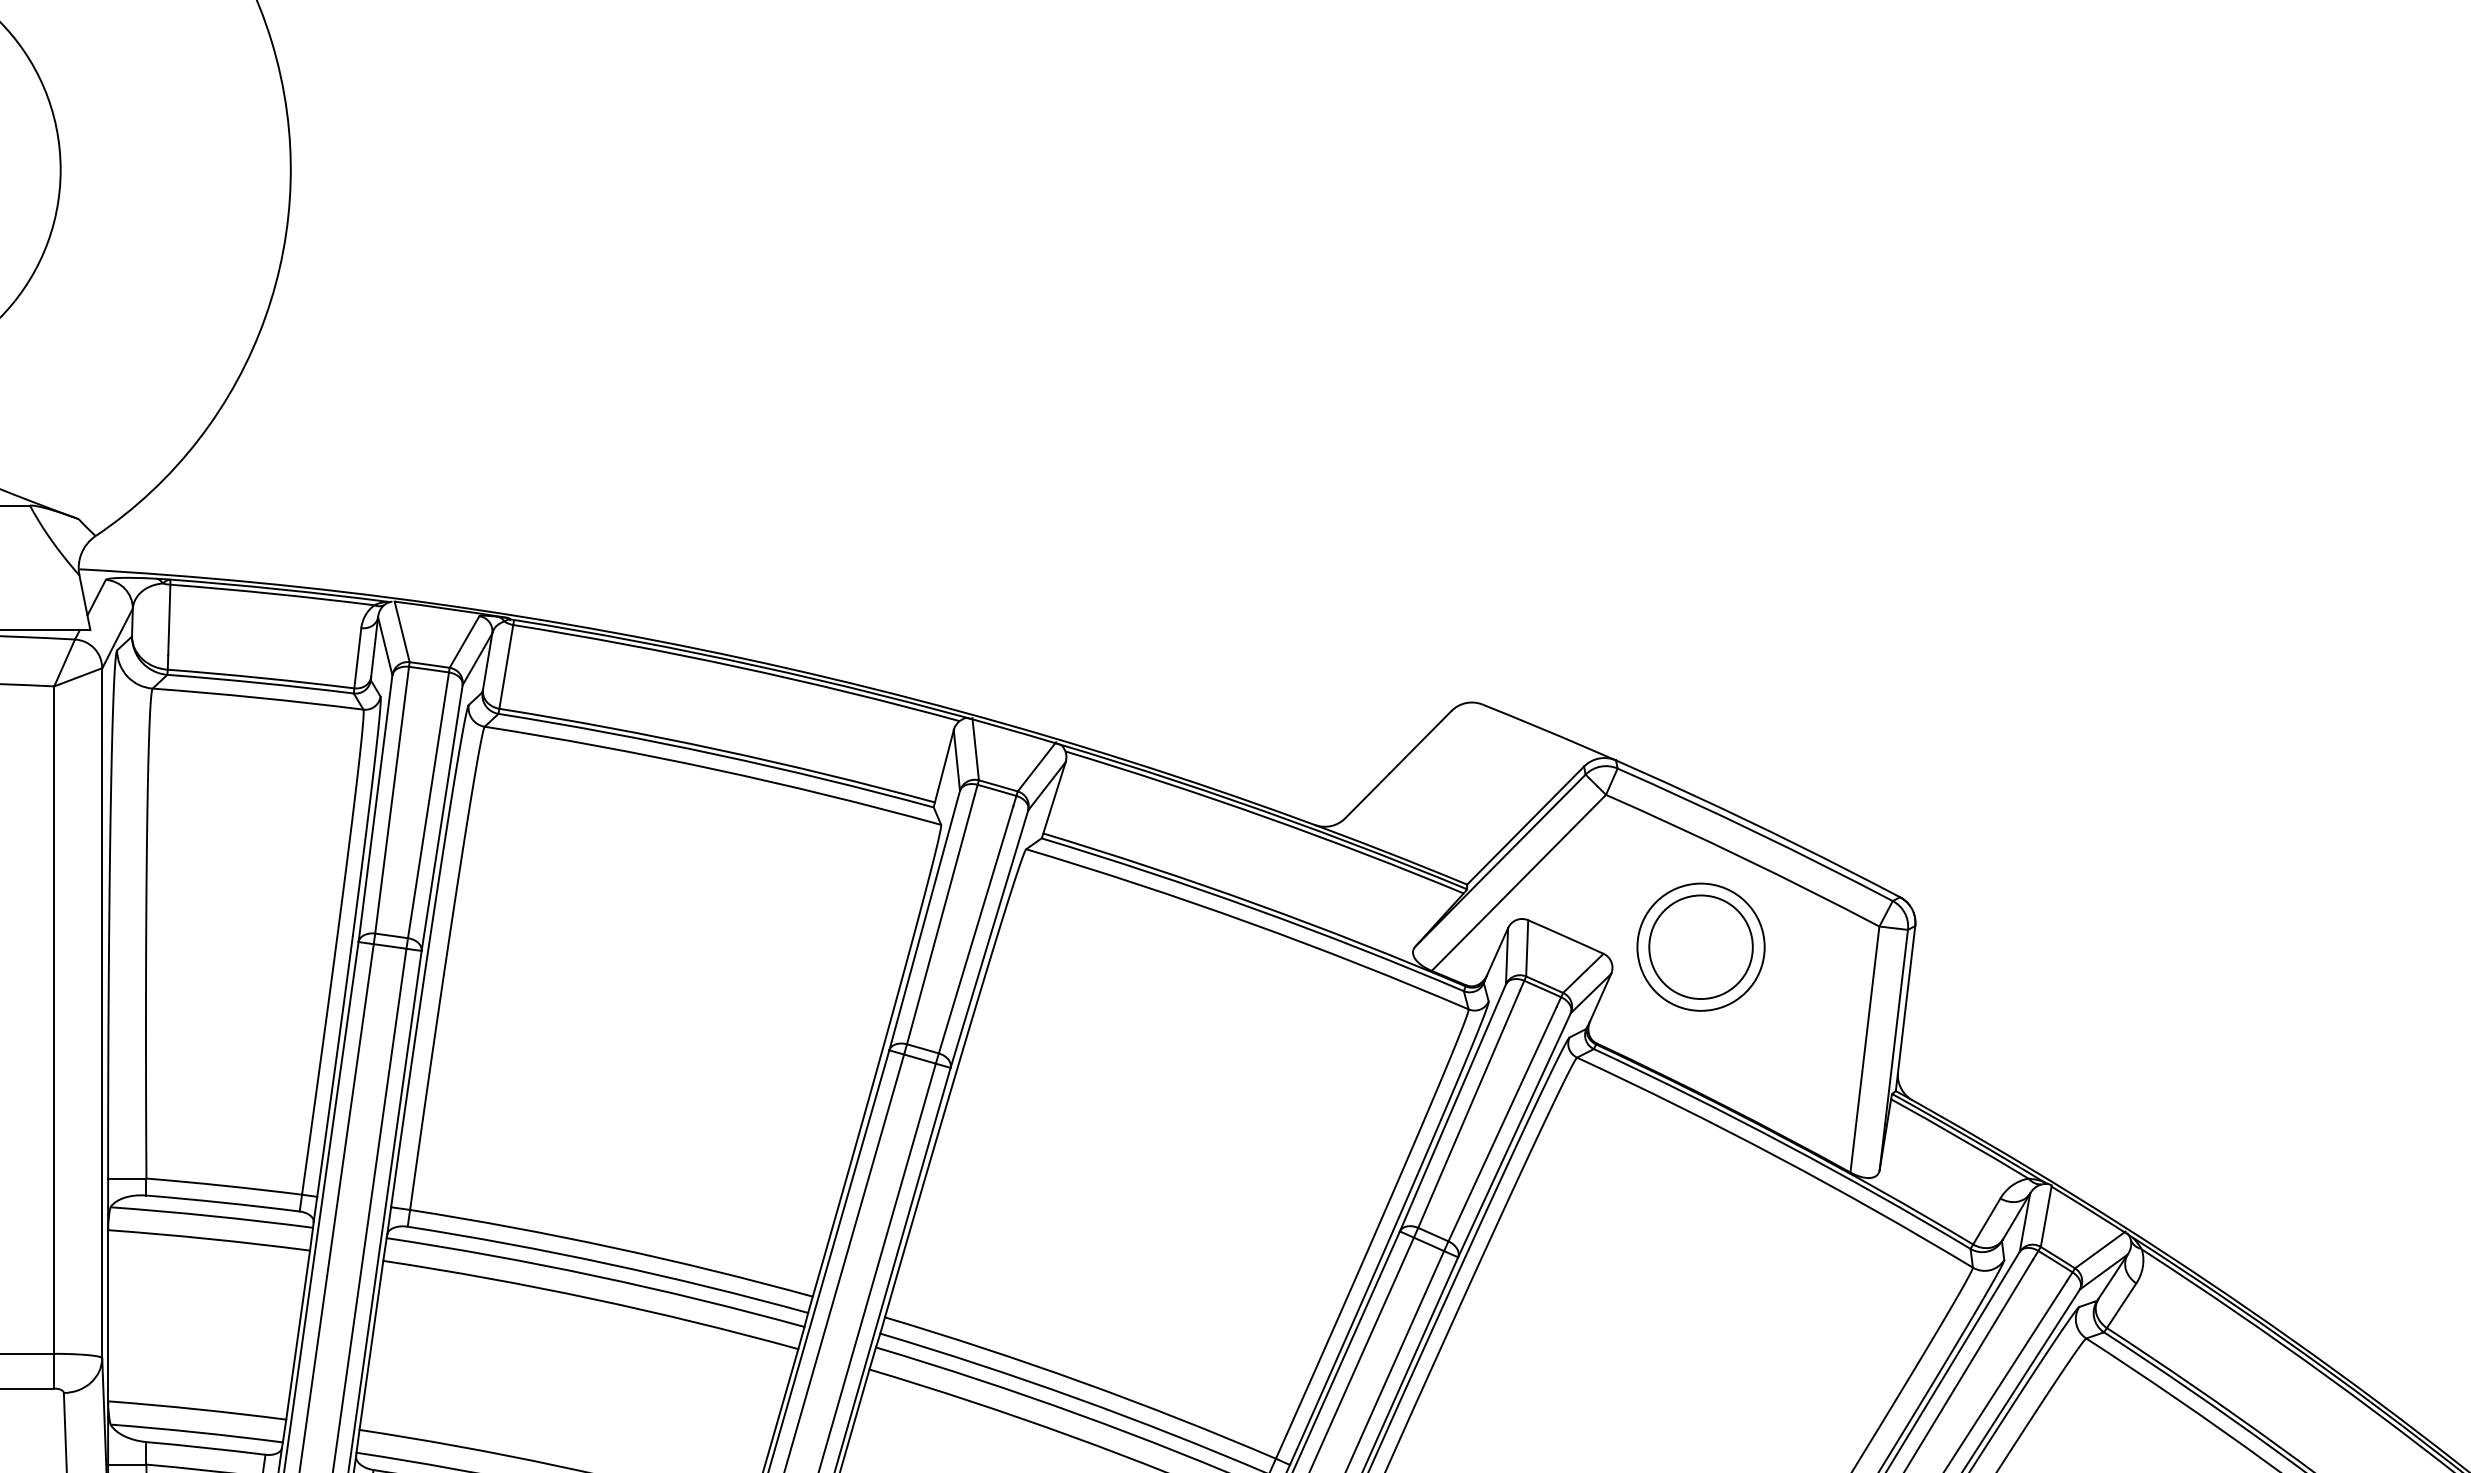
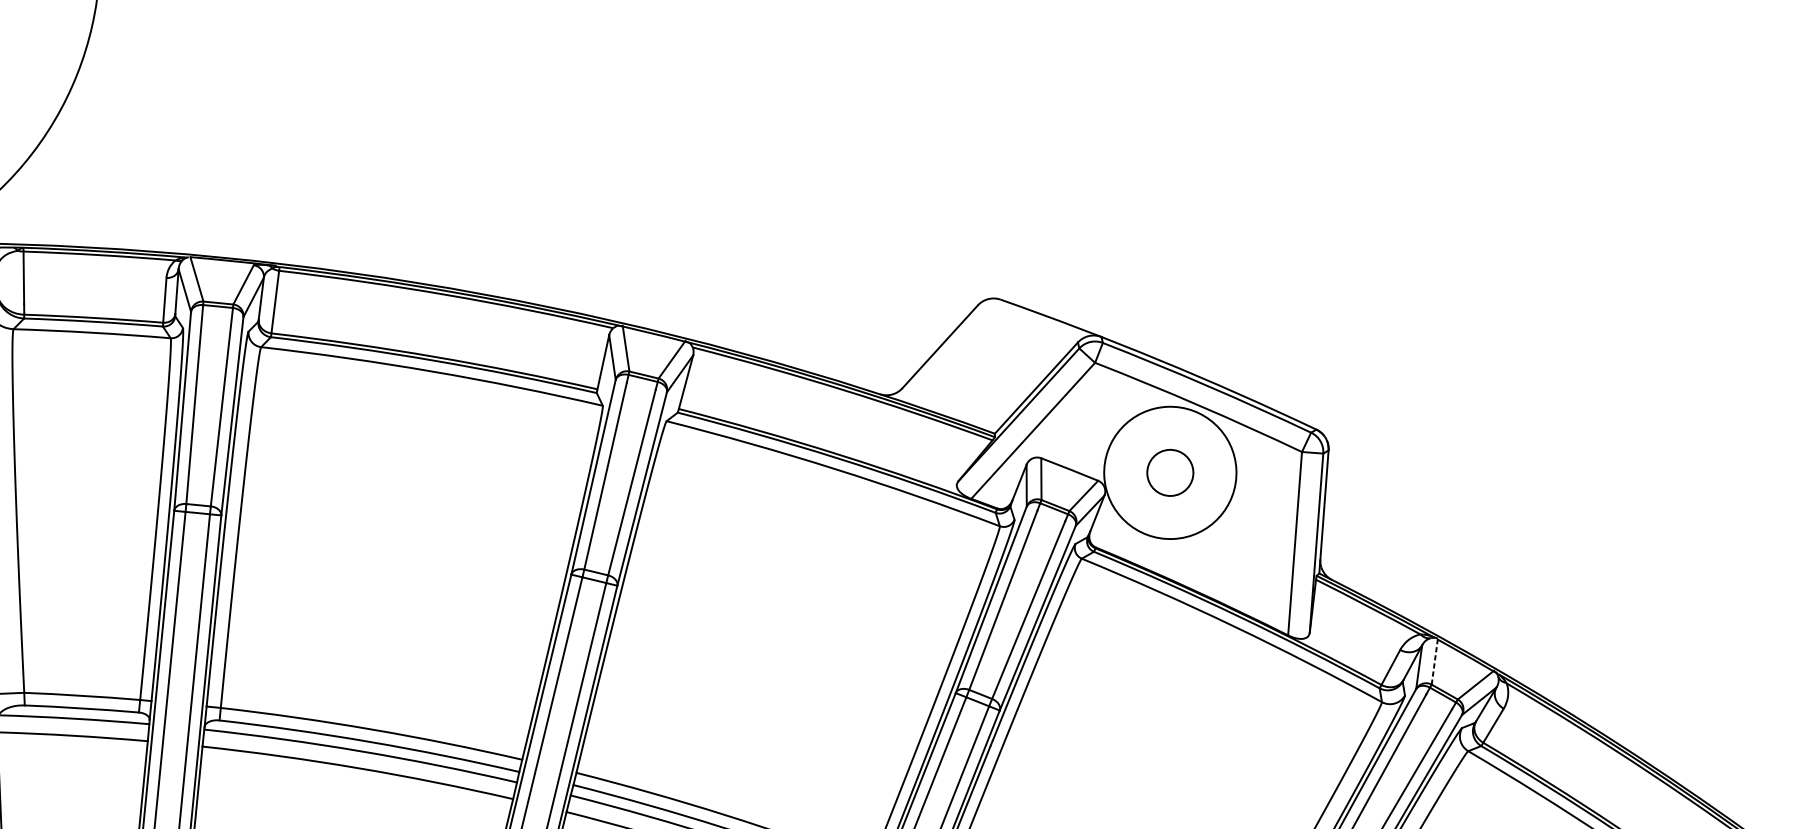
circle: (1700, 946) -> (1169, 472), size x1.4
circle: (1700, 947) -> (1169, 473), size x0.6
line: (2046, 1215) -> (1434, 661), solid -> dashed

